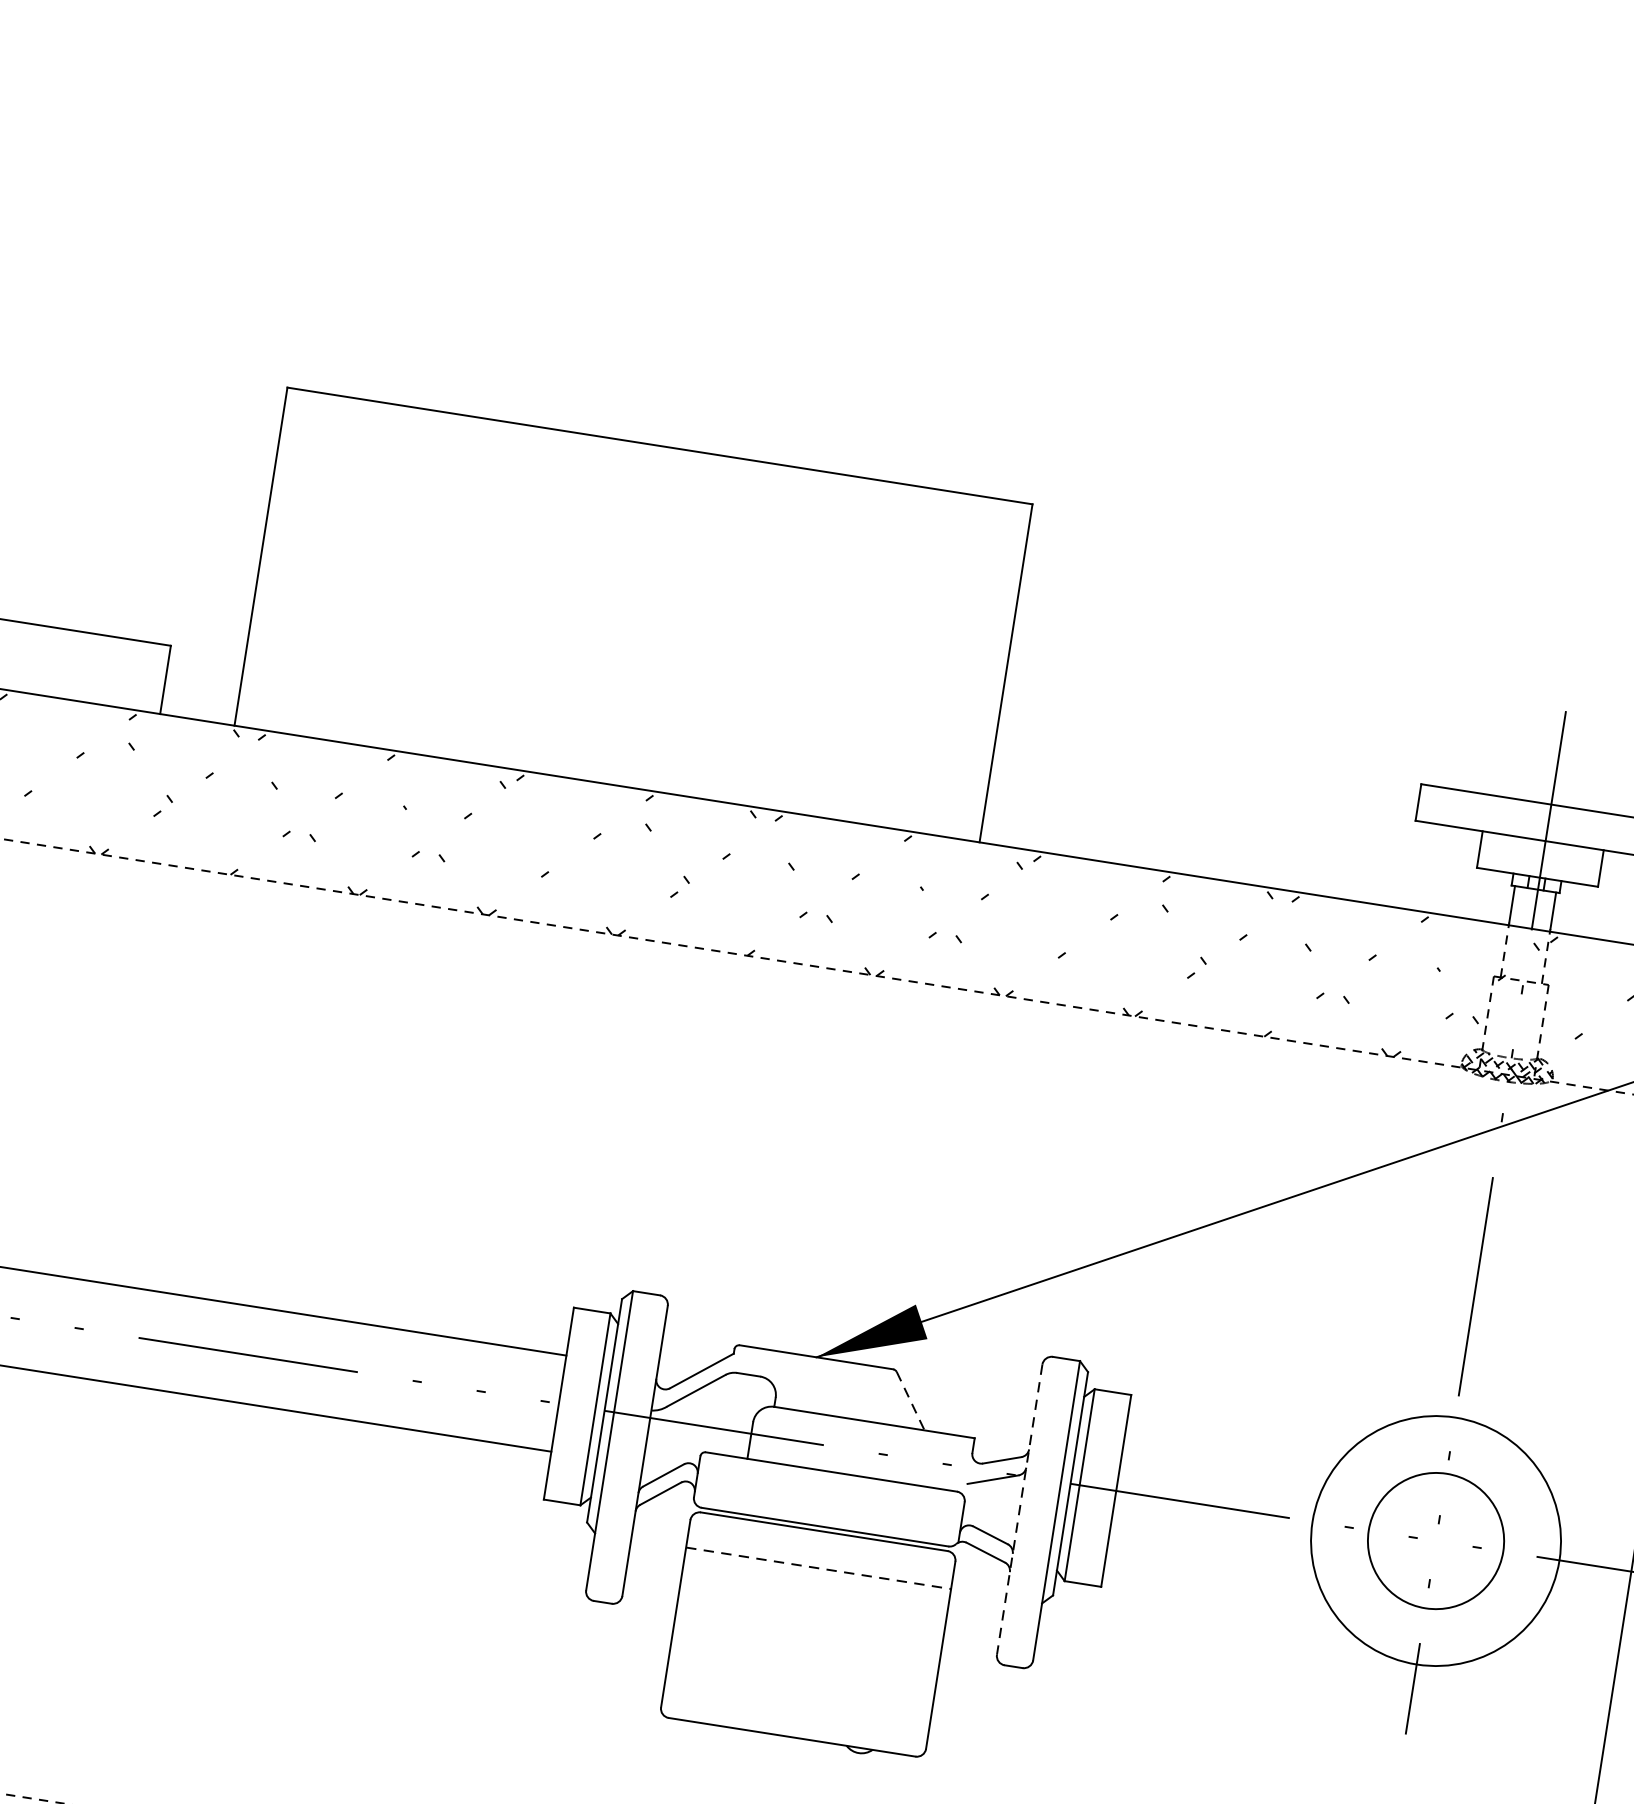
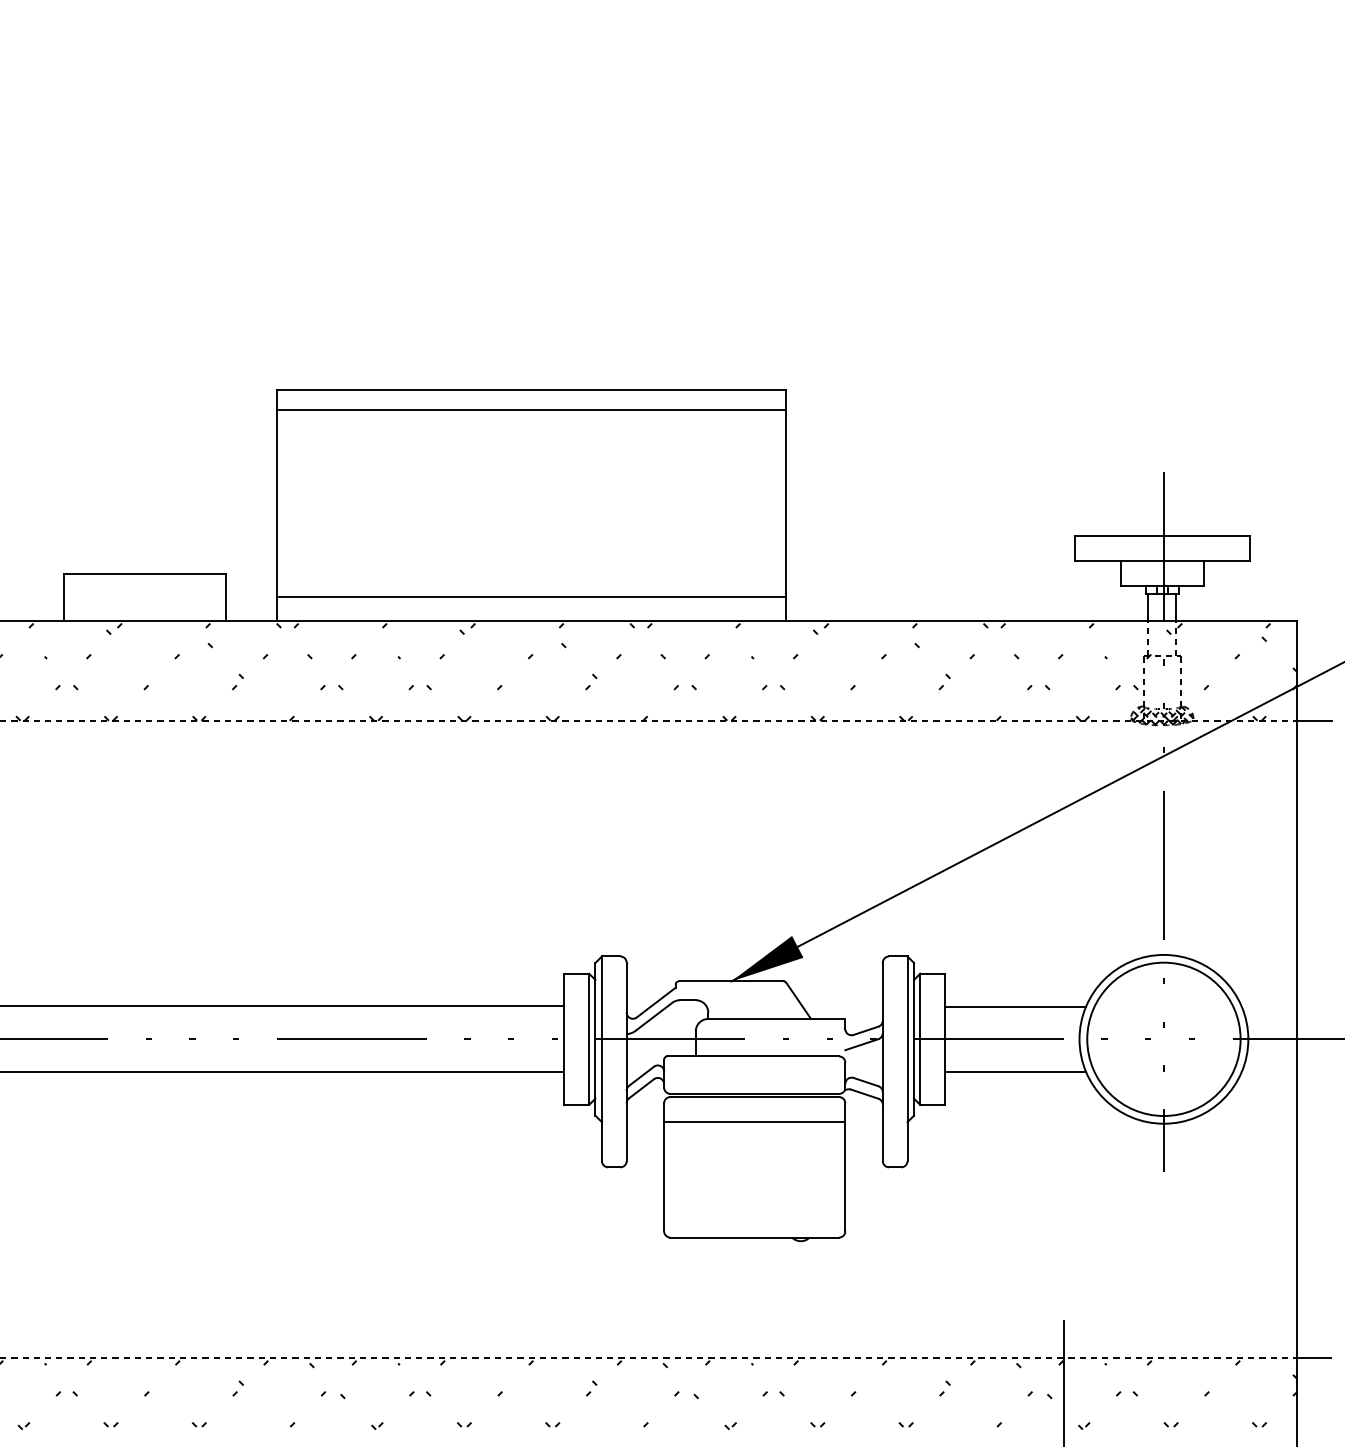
line: (655, 474) -> (531, 409), added
line: (612, 748) -> (531, 596), added
line: (910, 1400) -> (798, 1000), dashed -> solid
line: (1226, 1459) -> (1015, 1006), added
line: (1019, 1510) -> (882, 1062), dashed -> solid
circle: (1435, 1541) -> (1163, 1039), size x1.67
line: (1211, 1555) -> (1015, 1072), added
line: (818, 1568) -> (754, 1122), dashed -> solid

